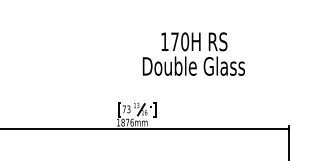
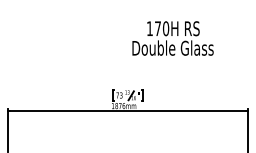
text: (193, 54) -> (172, 38), moved

